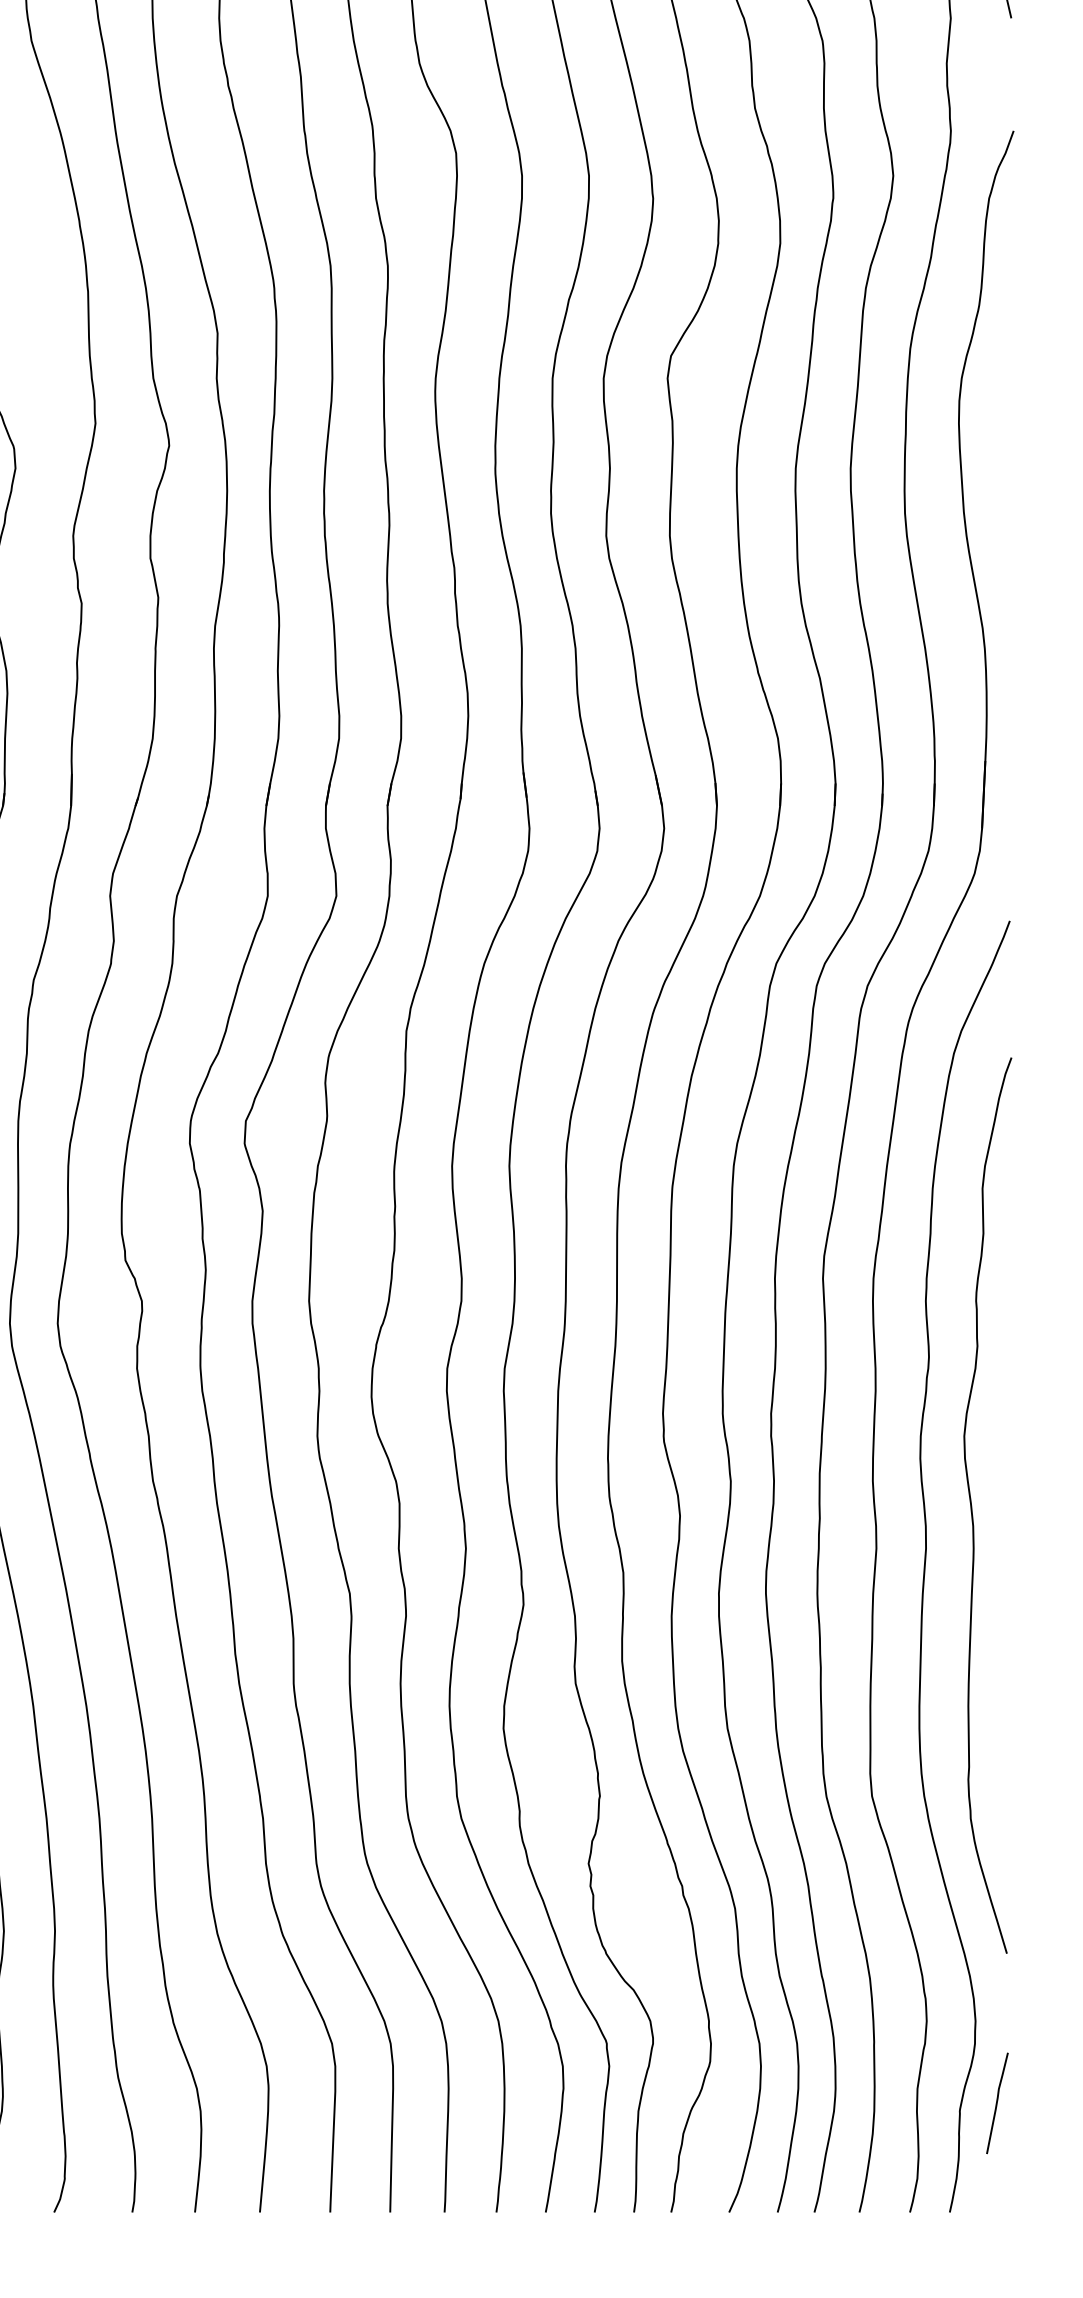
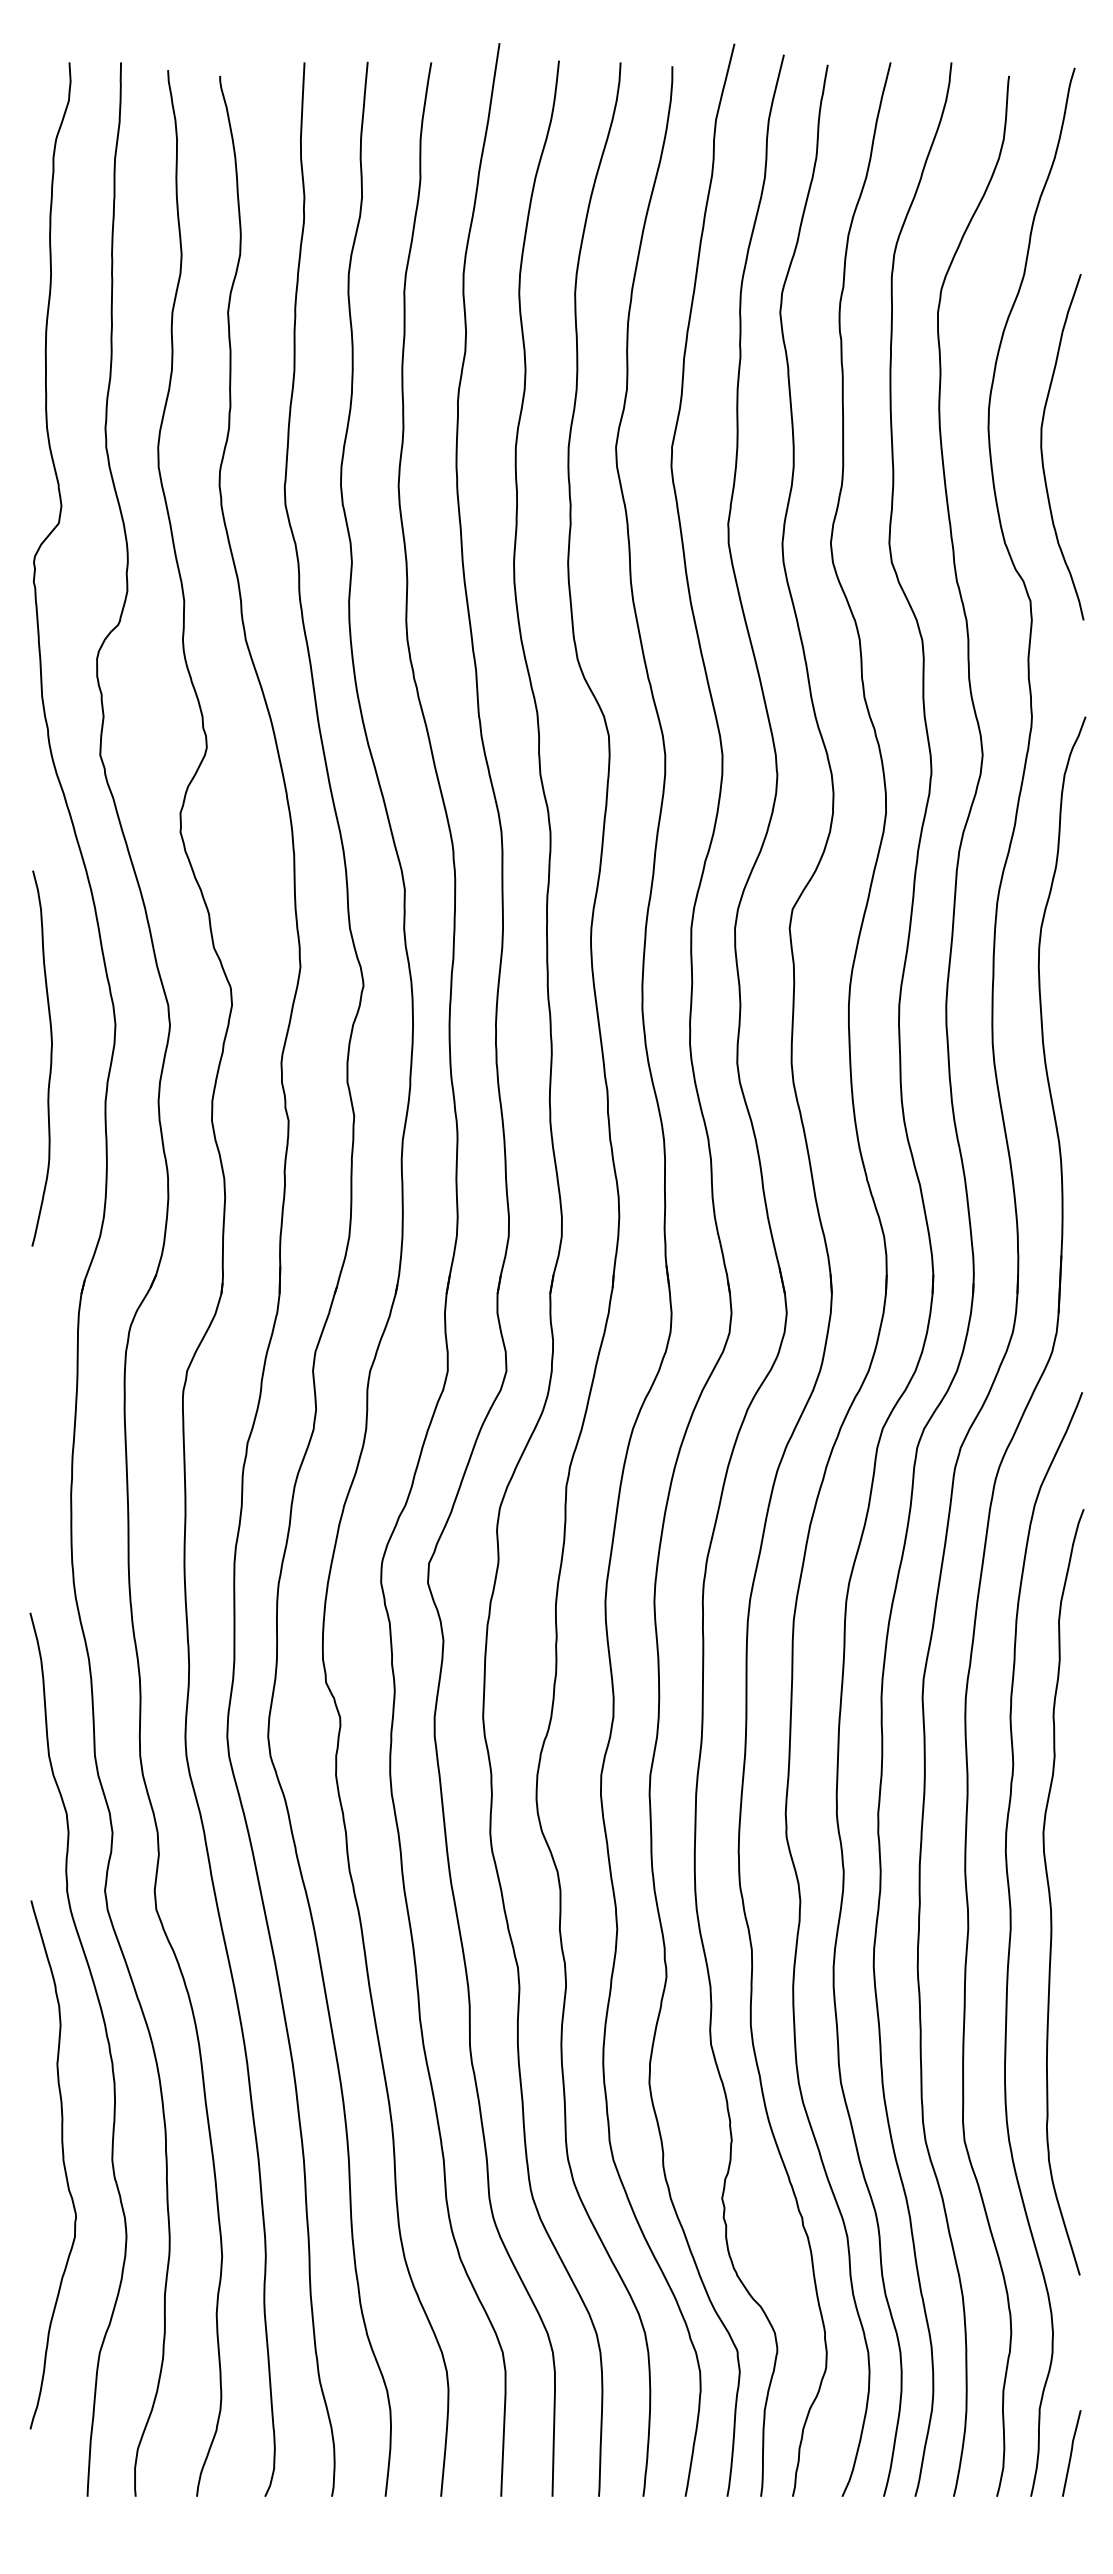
curve: (997, 2103) -> (1071, 2453), moved

